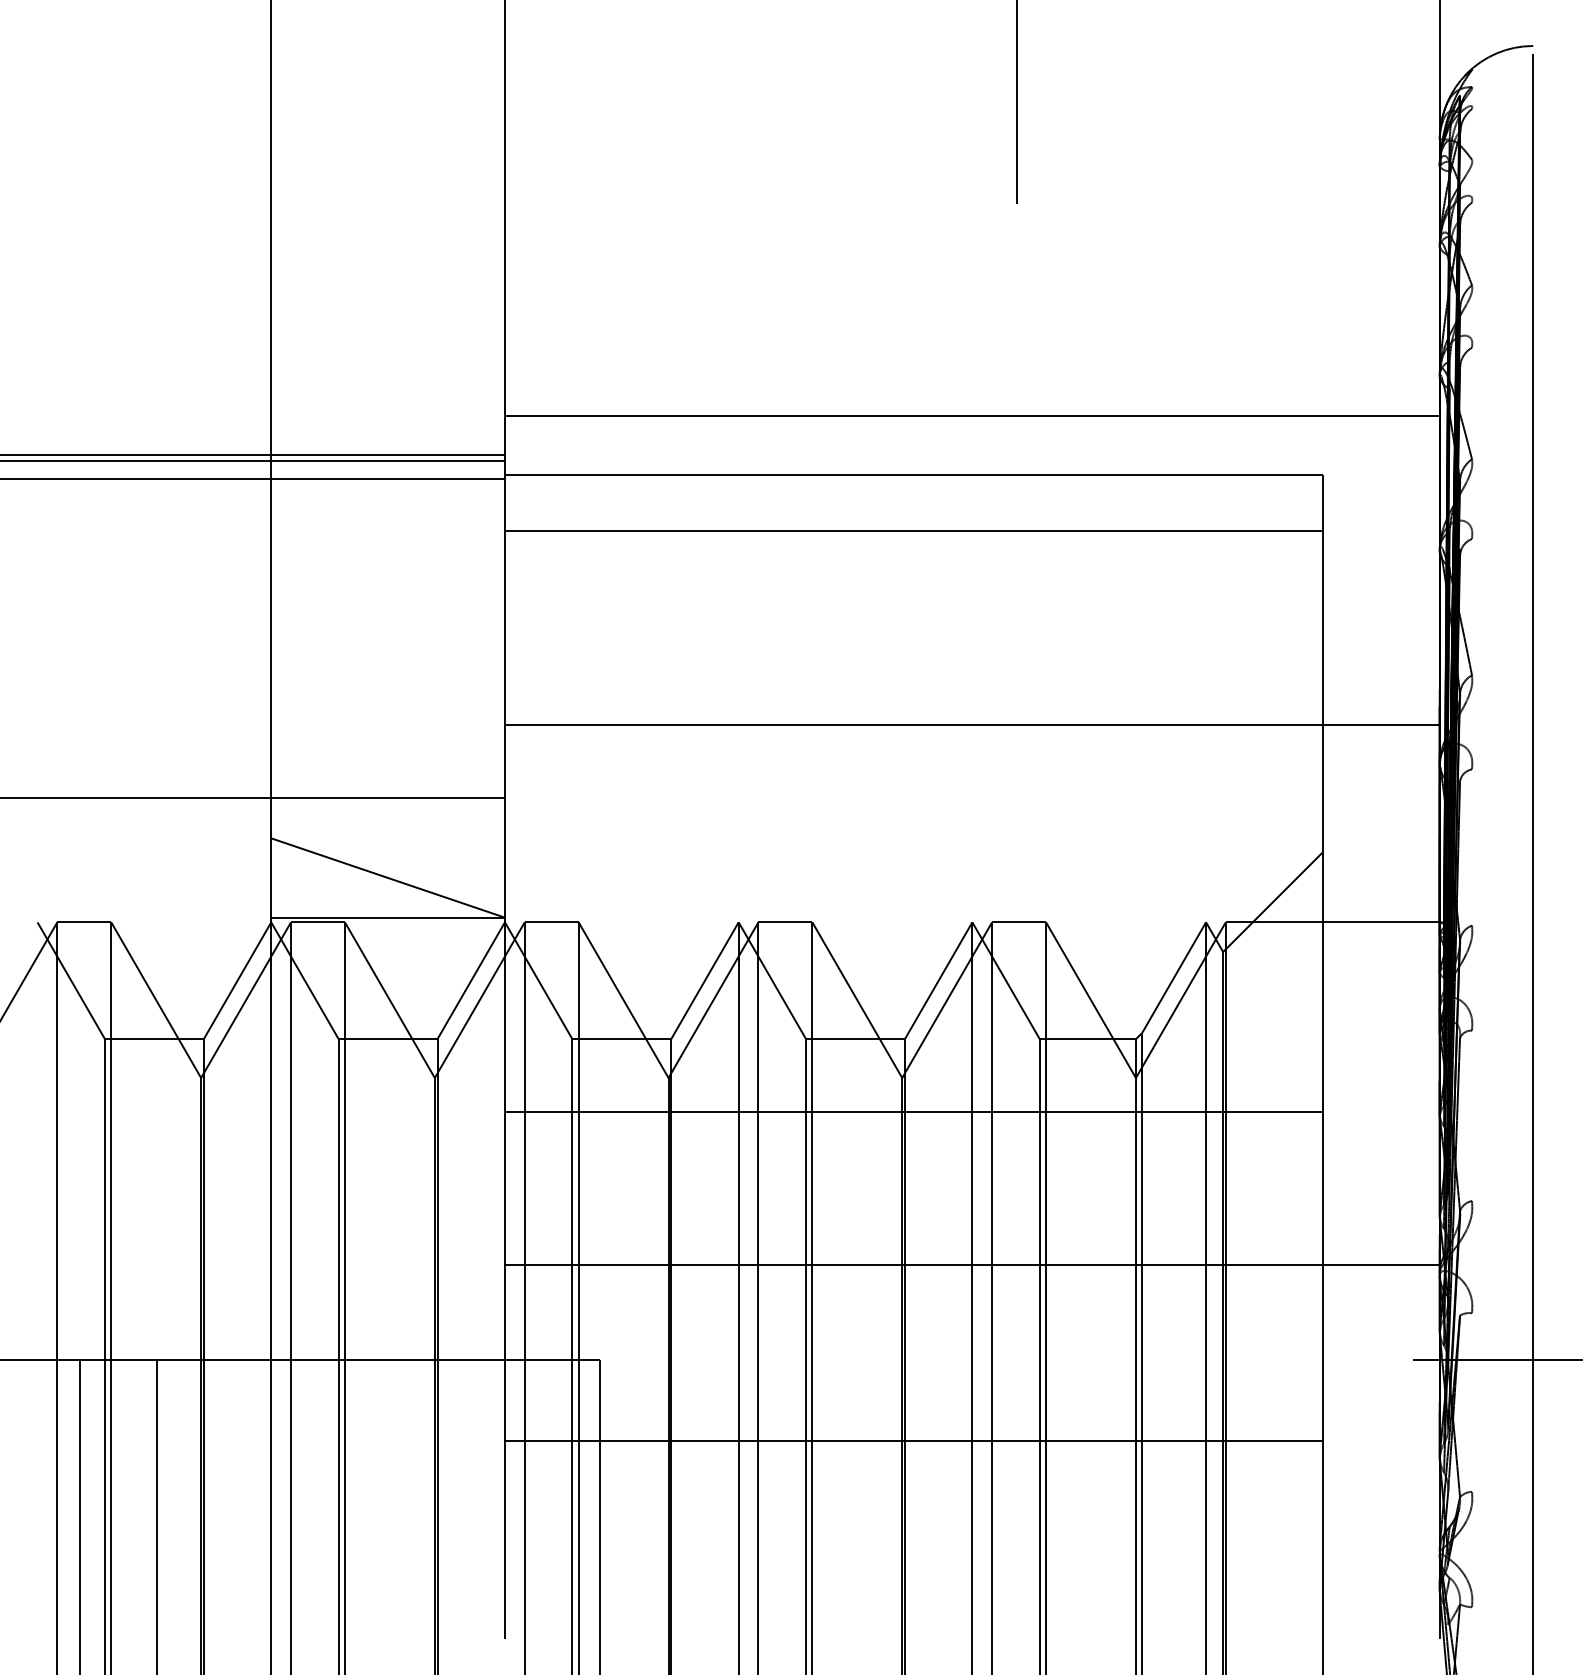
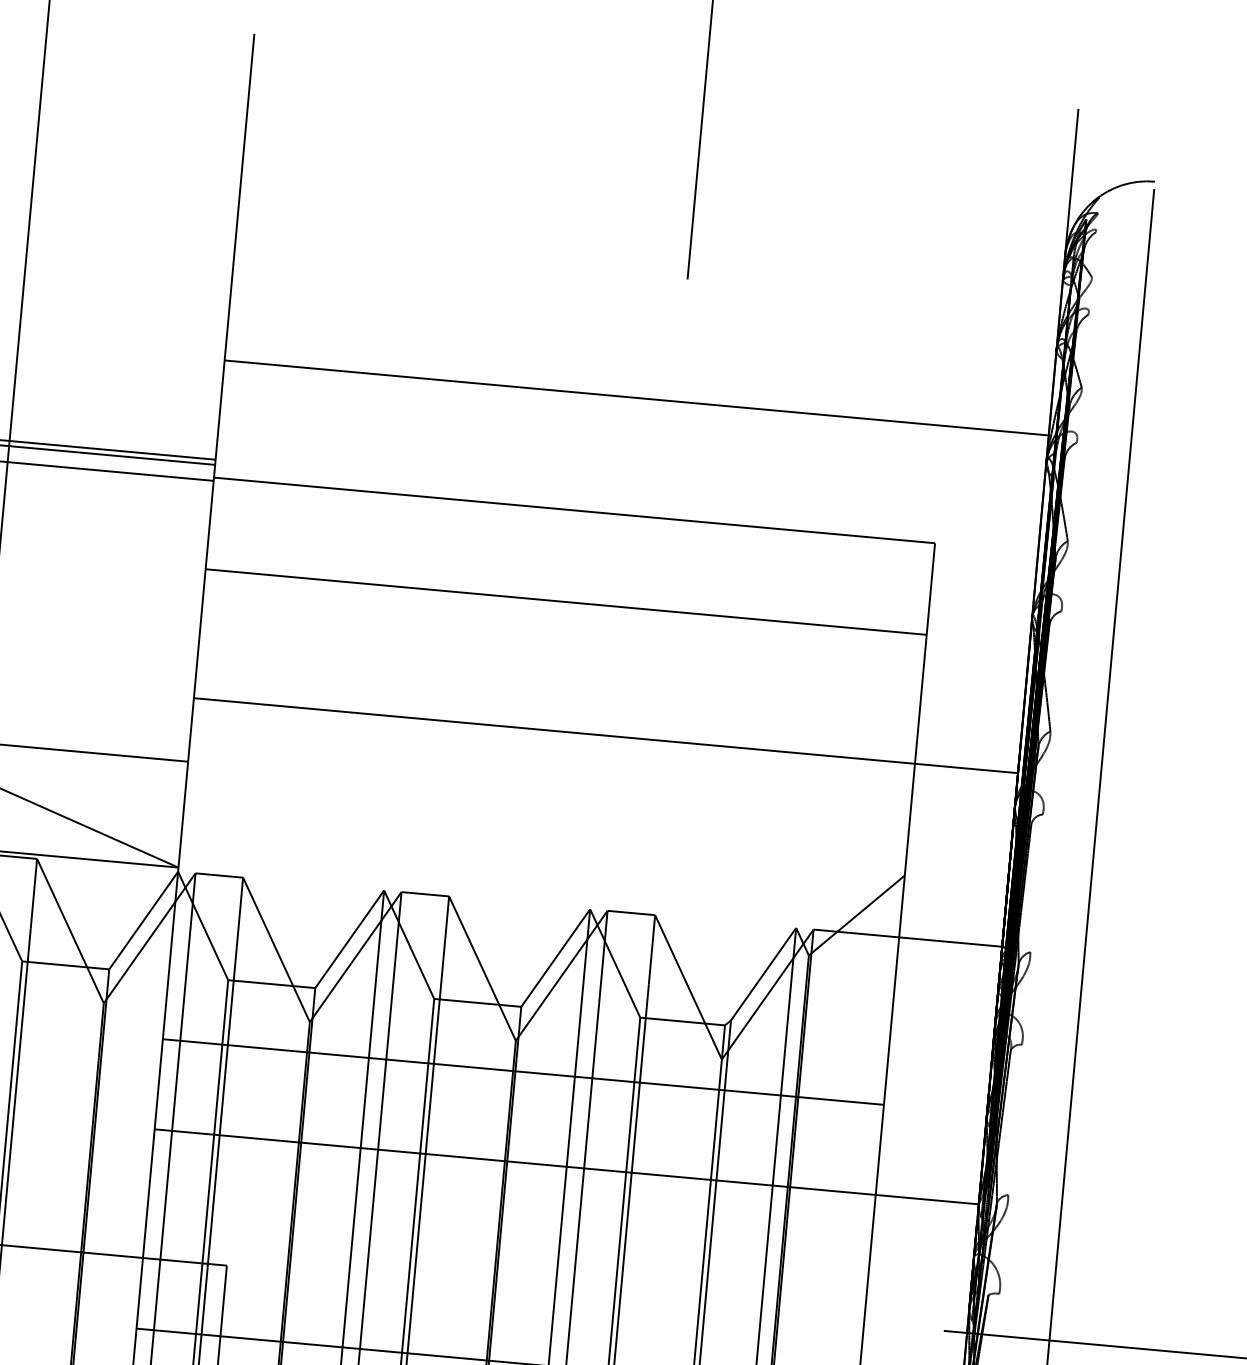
line: (971, 416) -> (635, 398), moved
line: (913, 531) -> (565, 602), moved
line: (971, 1264) -> (565, 1166), moved

